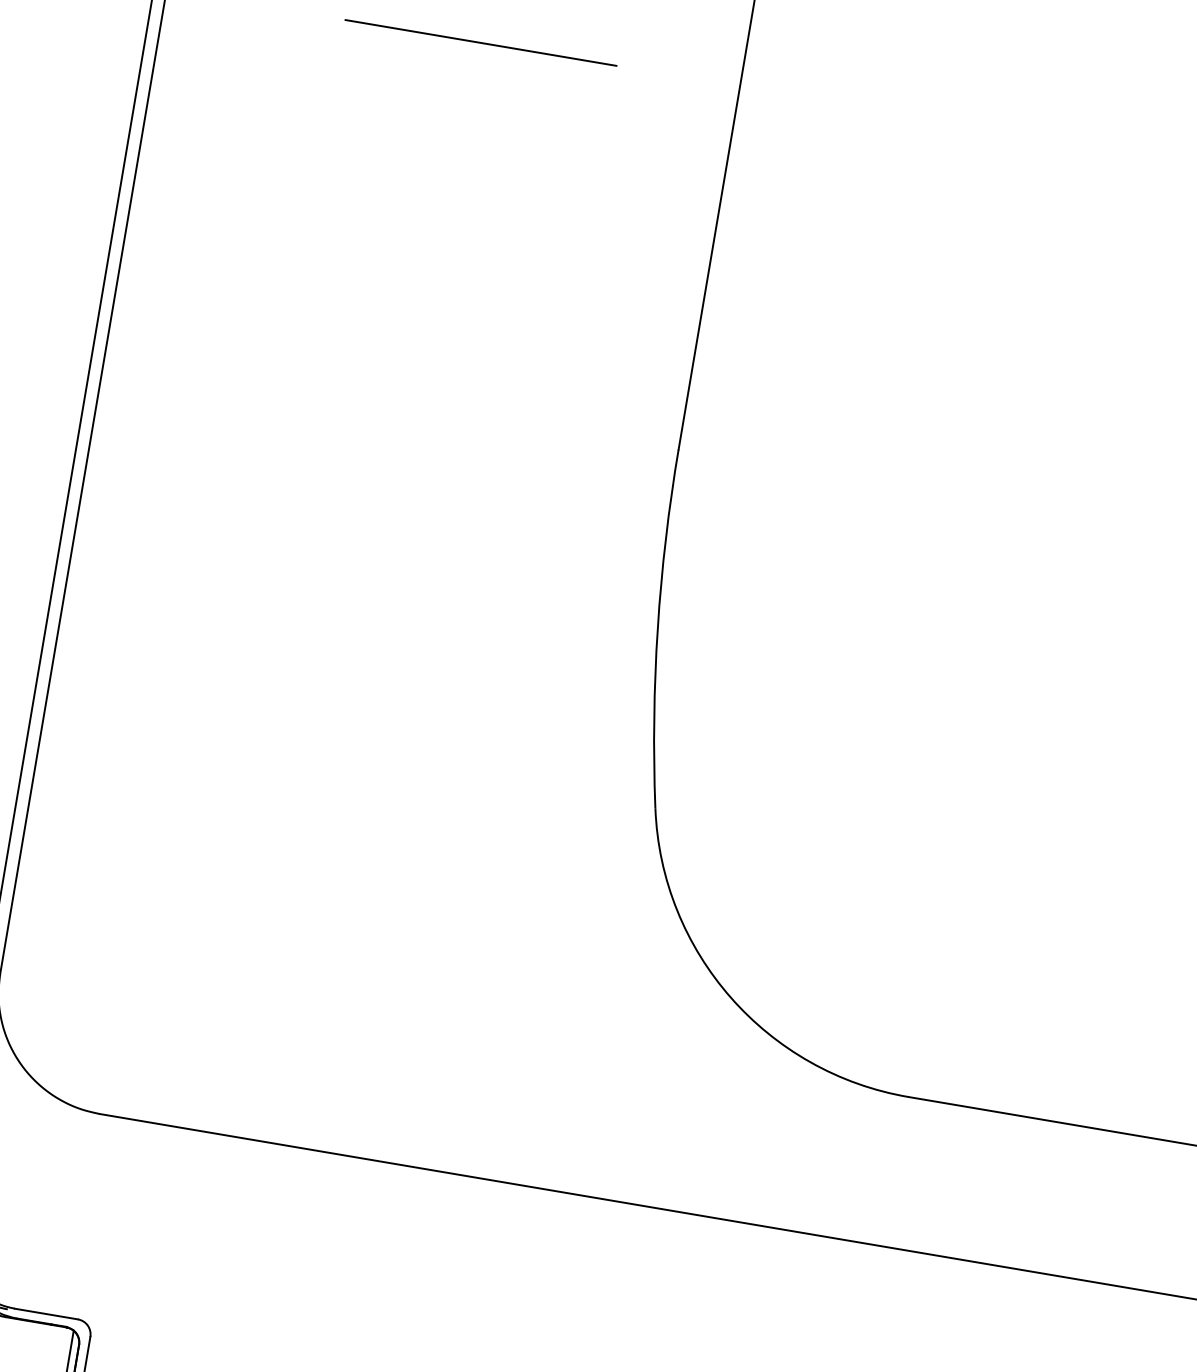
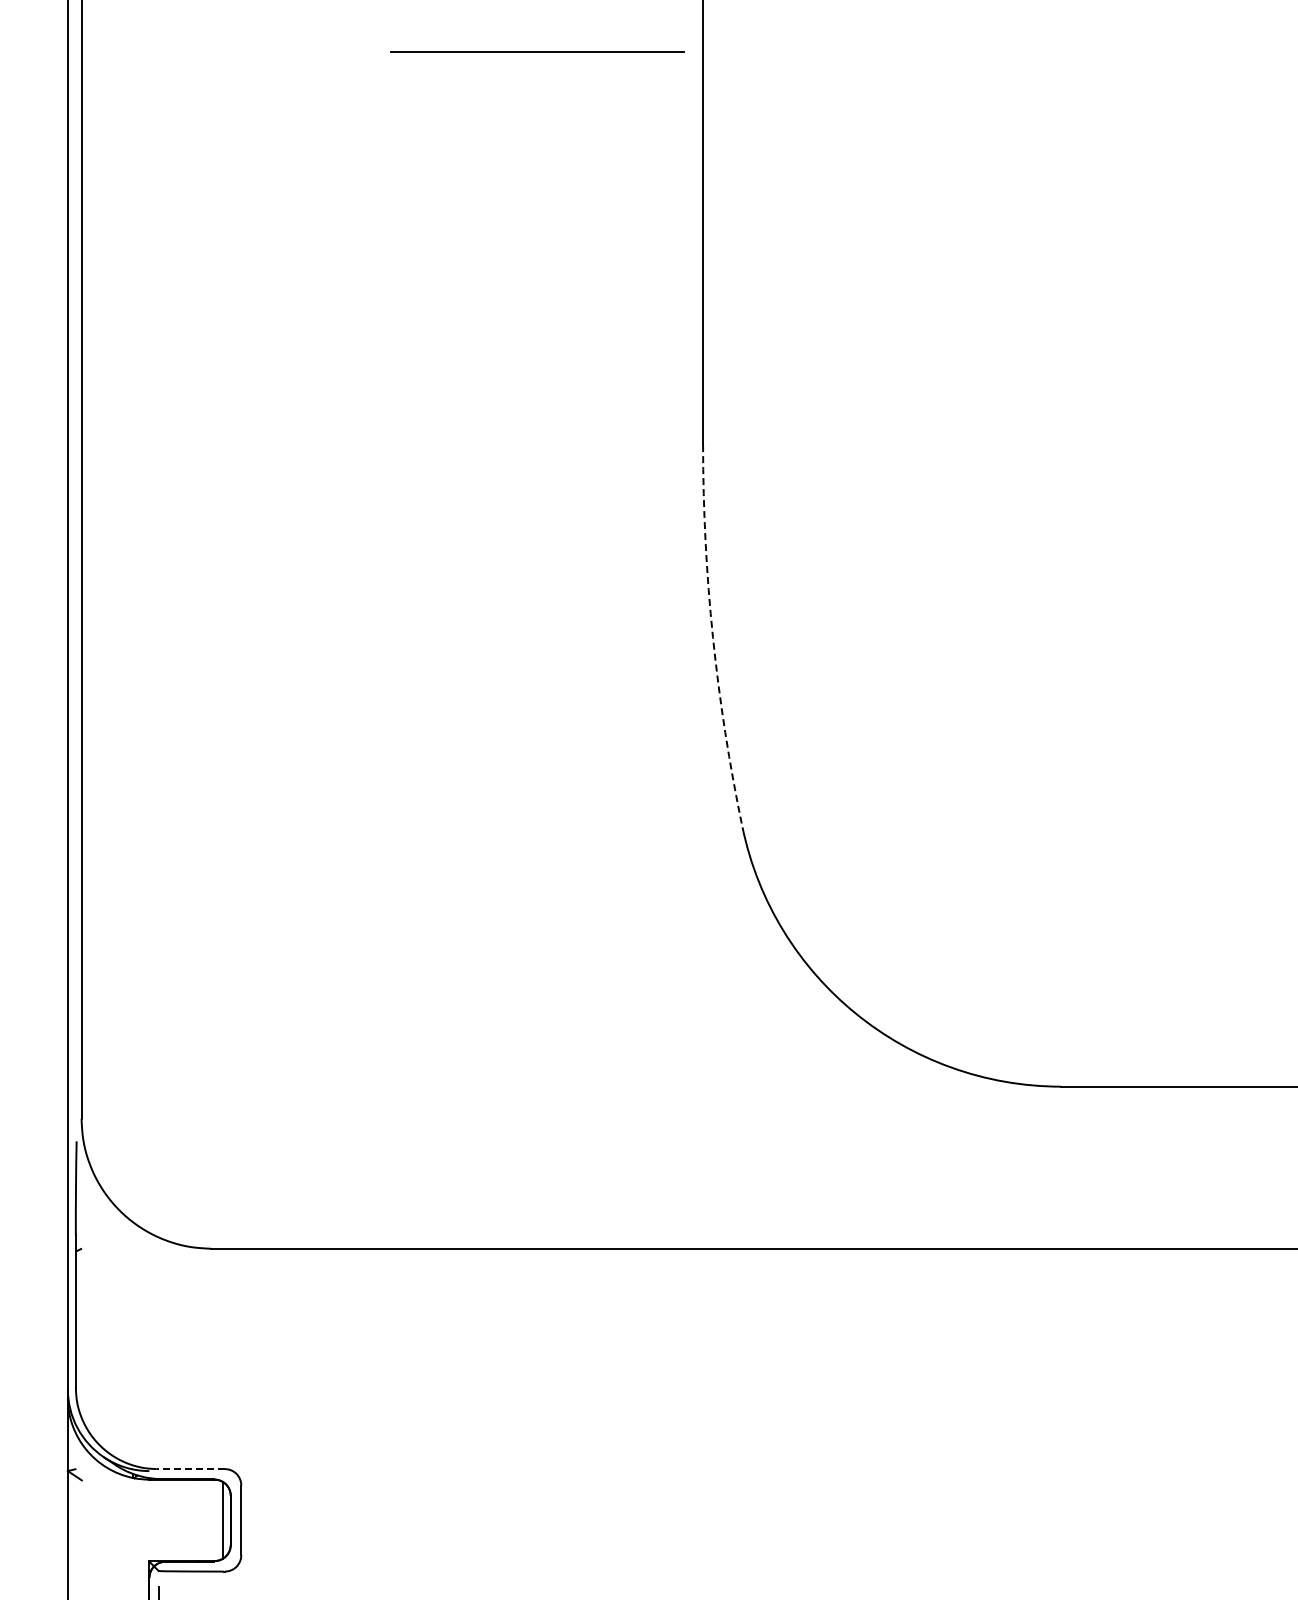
line: (481, 42) -> (537, 51), moved
arc: (657, 628) -> (712, 637), solid -> dashed
line: (46, 1314) -> (190, 1469), solid -> dashed

